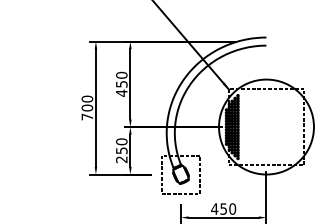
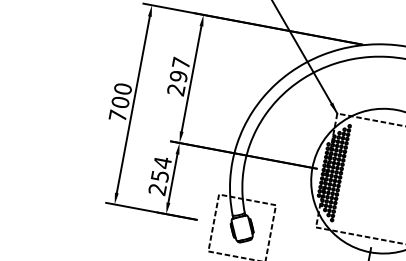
text: (121, 83) -> (178, 75), 450 -> 297
text: (121, 141) -> (162, 162), 250 -> 254

